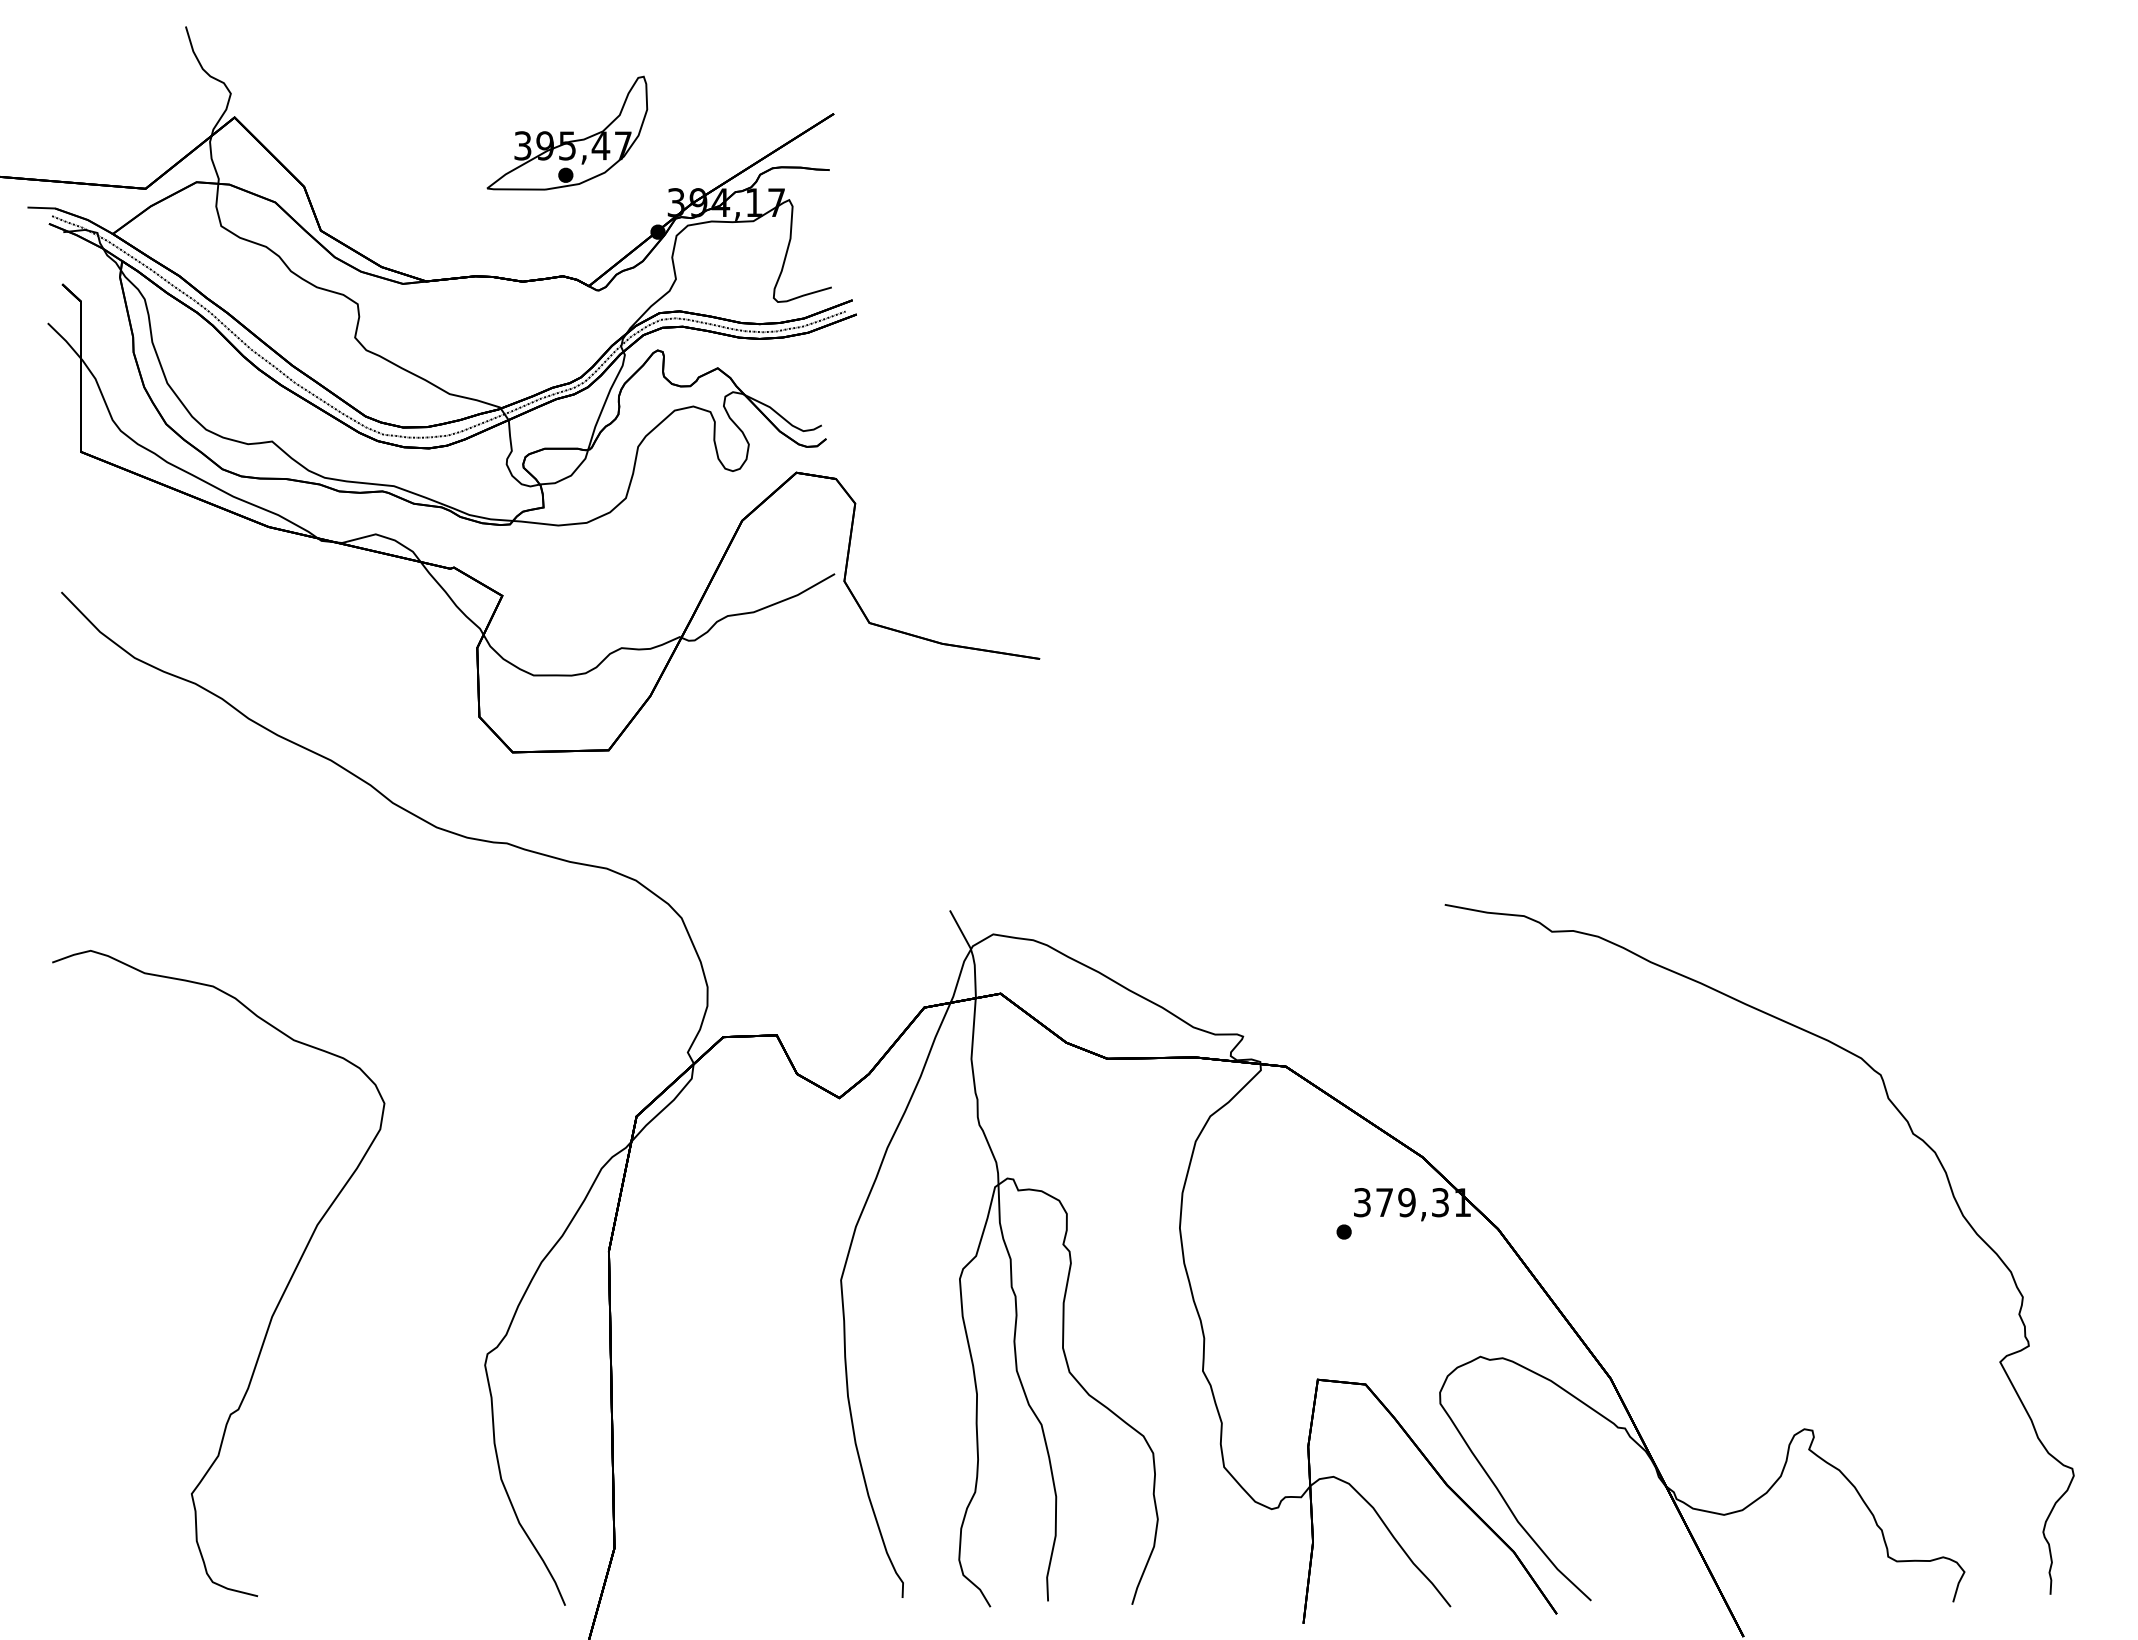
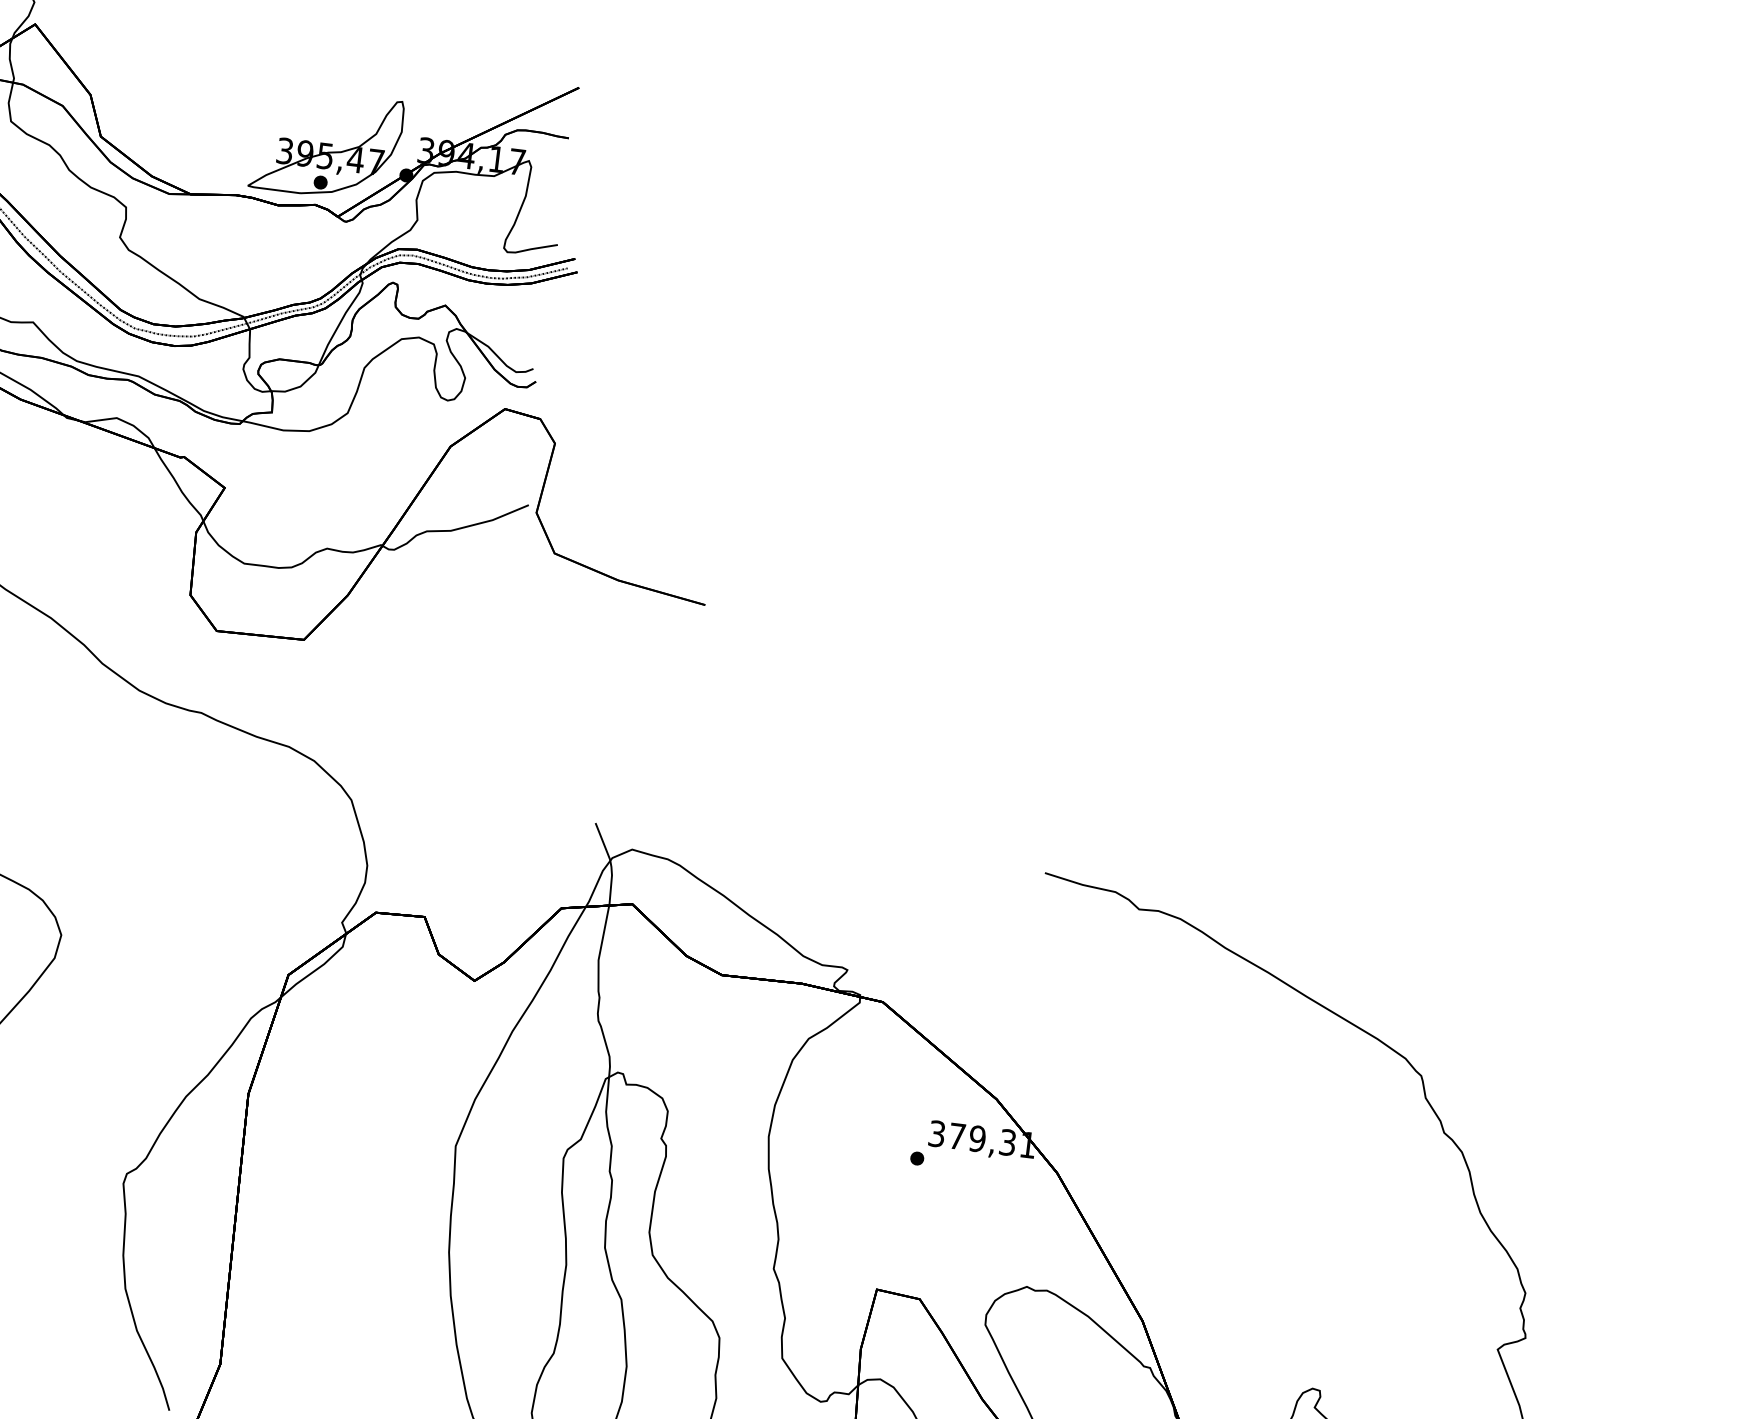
part: (567, 132) -> (326, 143), moved

